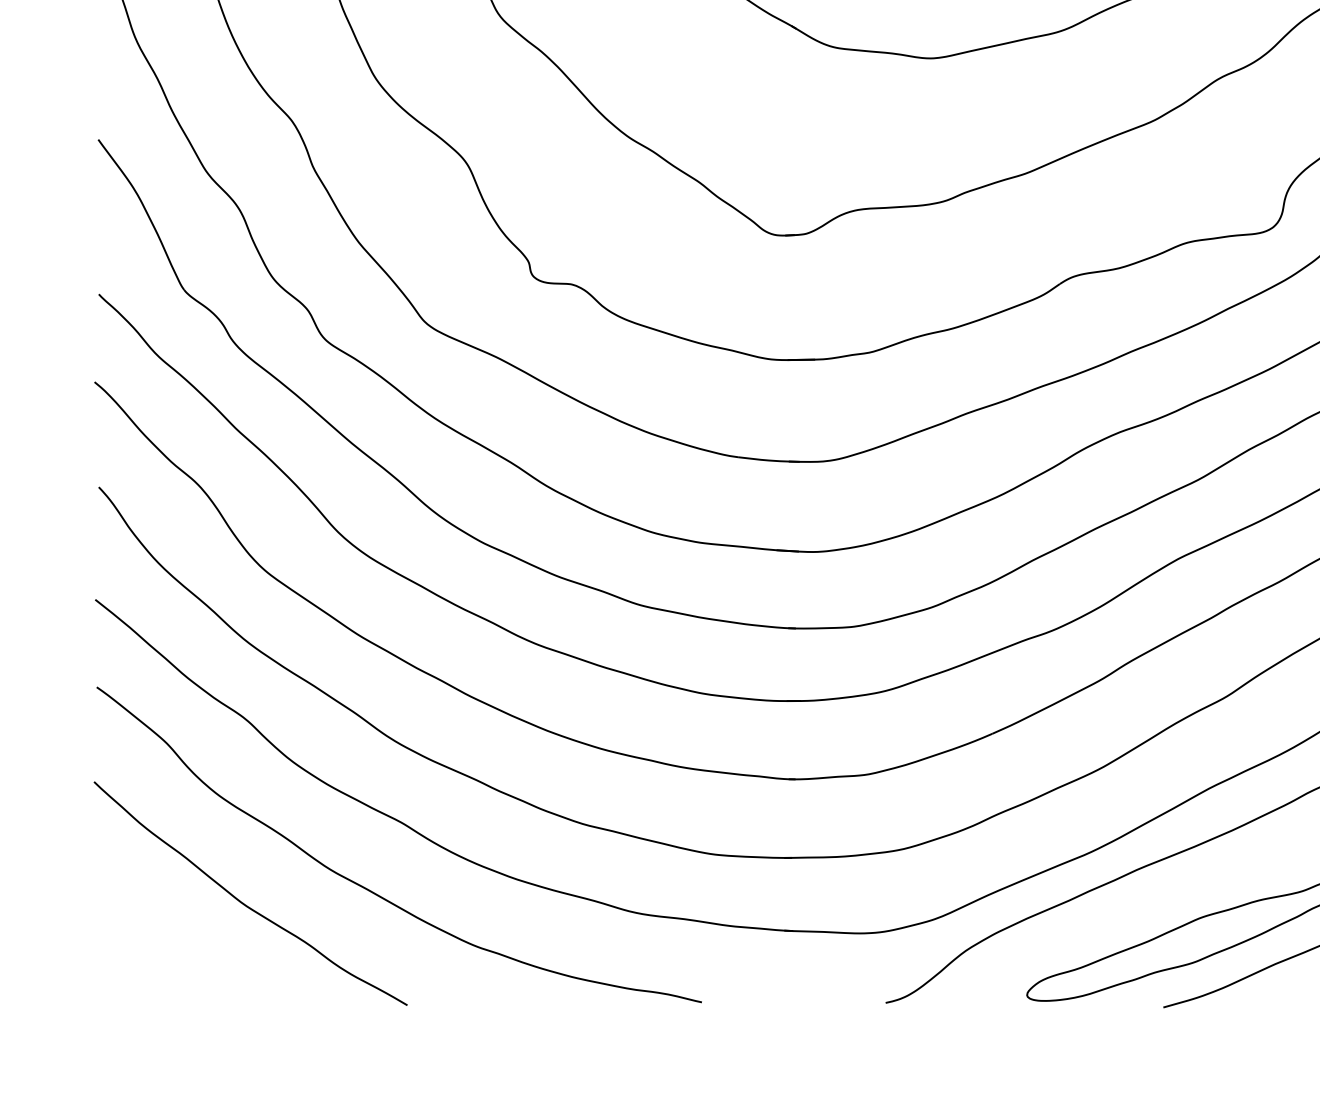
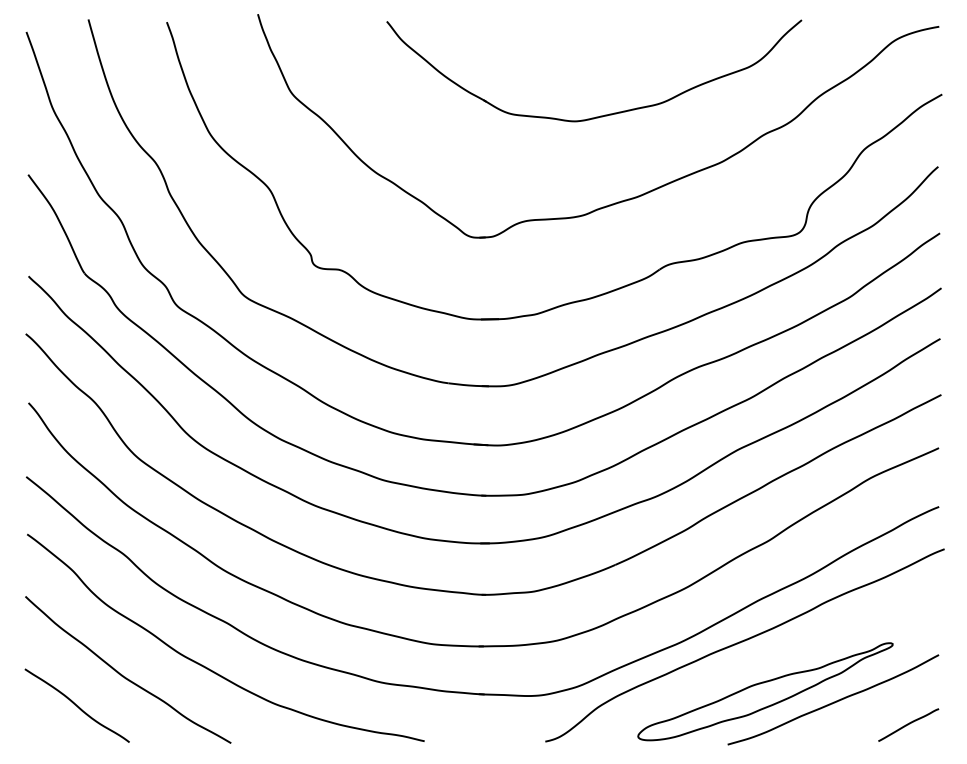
curve: (171, 947) -> (76, 705), added

